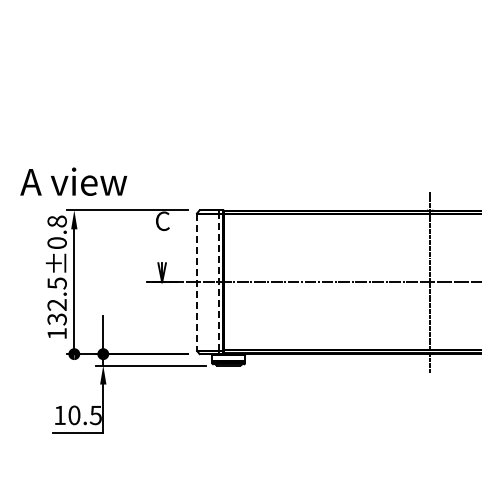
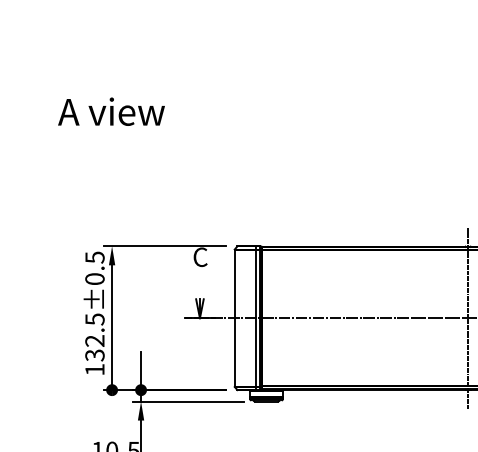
text: (73, 181) -> (111, 111), moved
text: (56, 221) -> (94, 257), 132.5±0.8 -> 132.5±0.5
line: (196, 282) -> (234, 318), dashed -> solid
line: (218, 282) -> (256, 318), dashed -> solid

